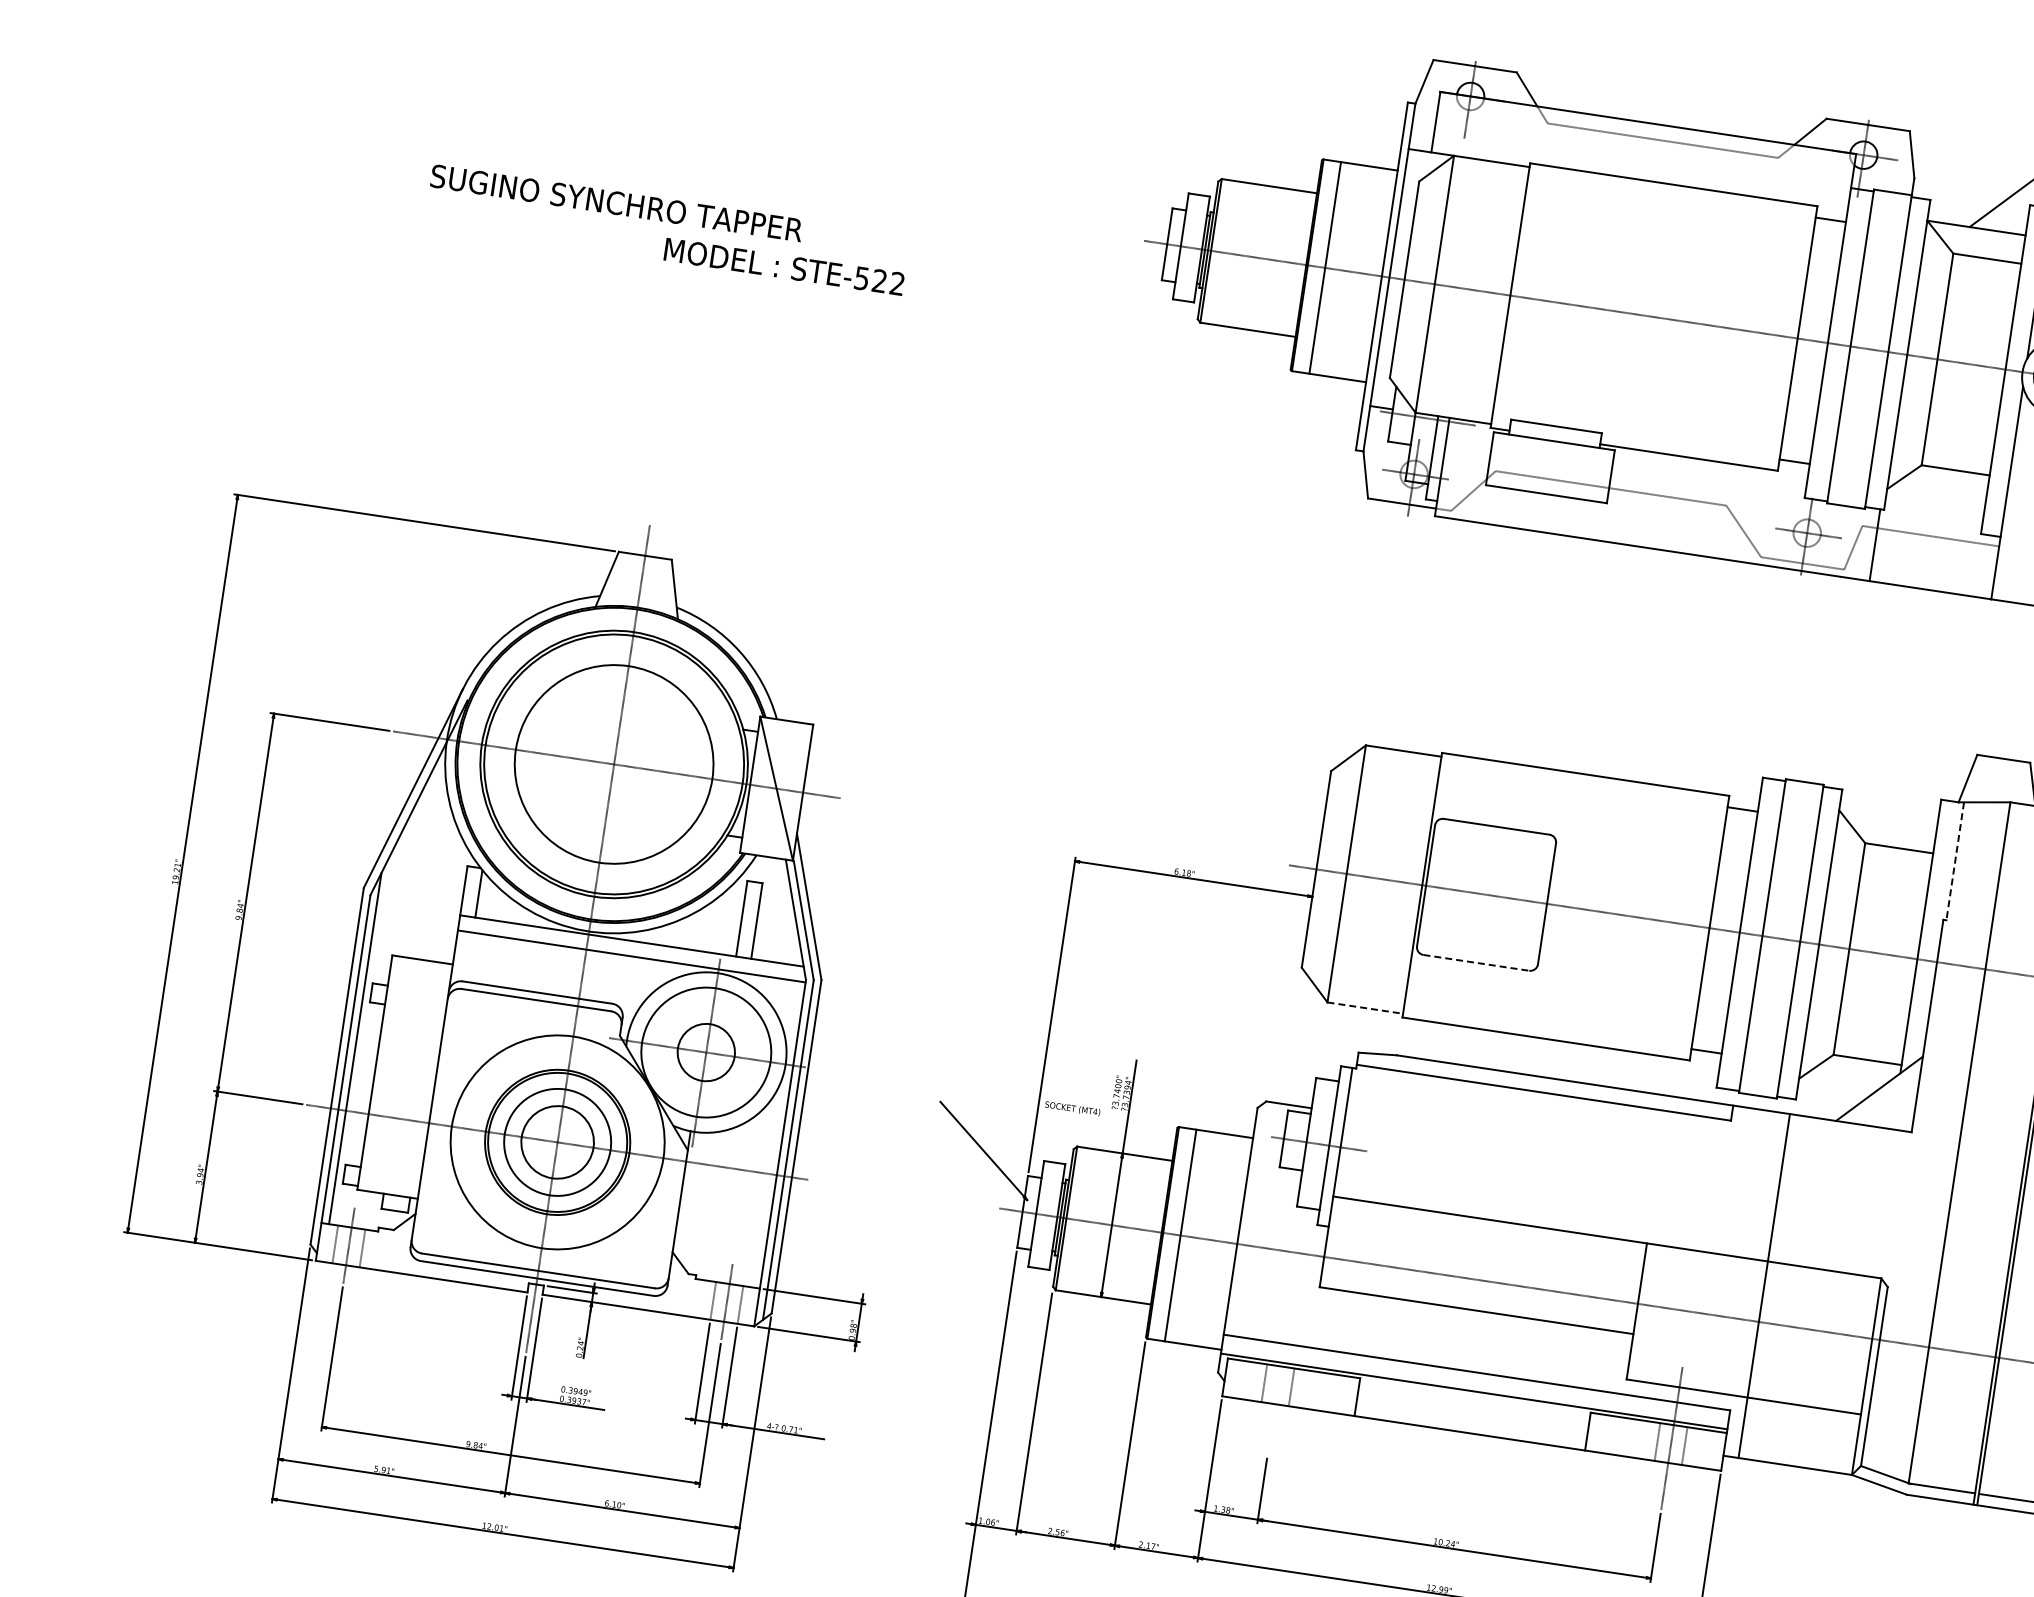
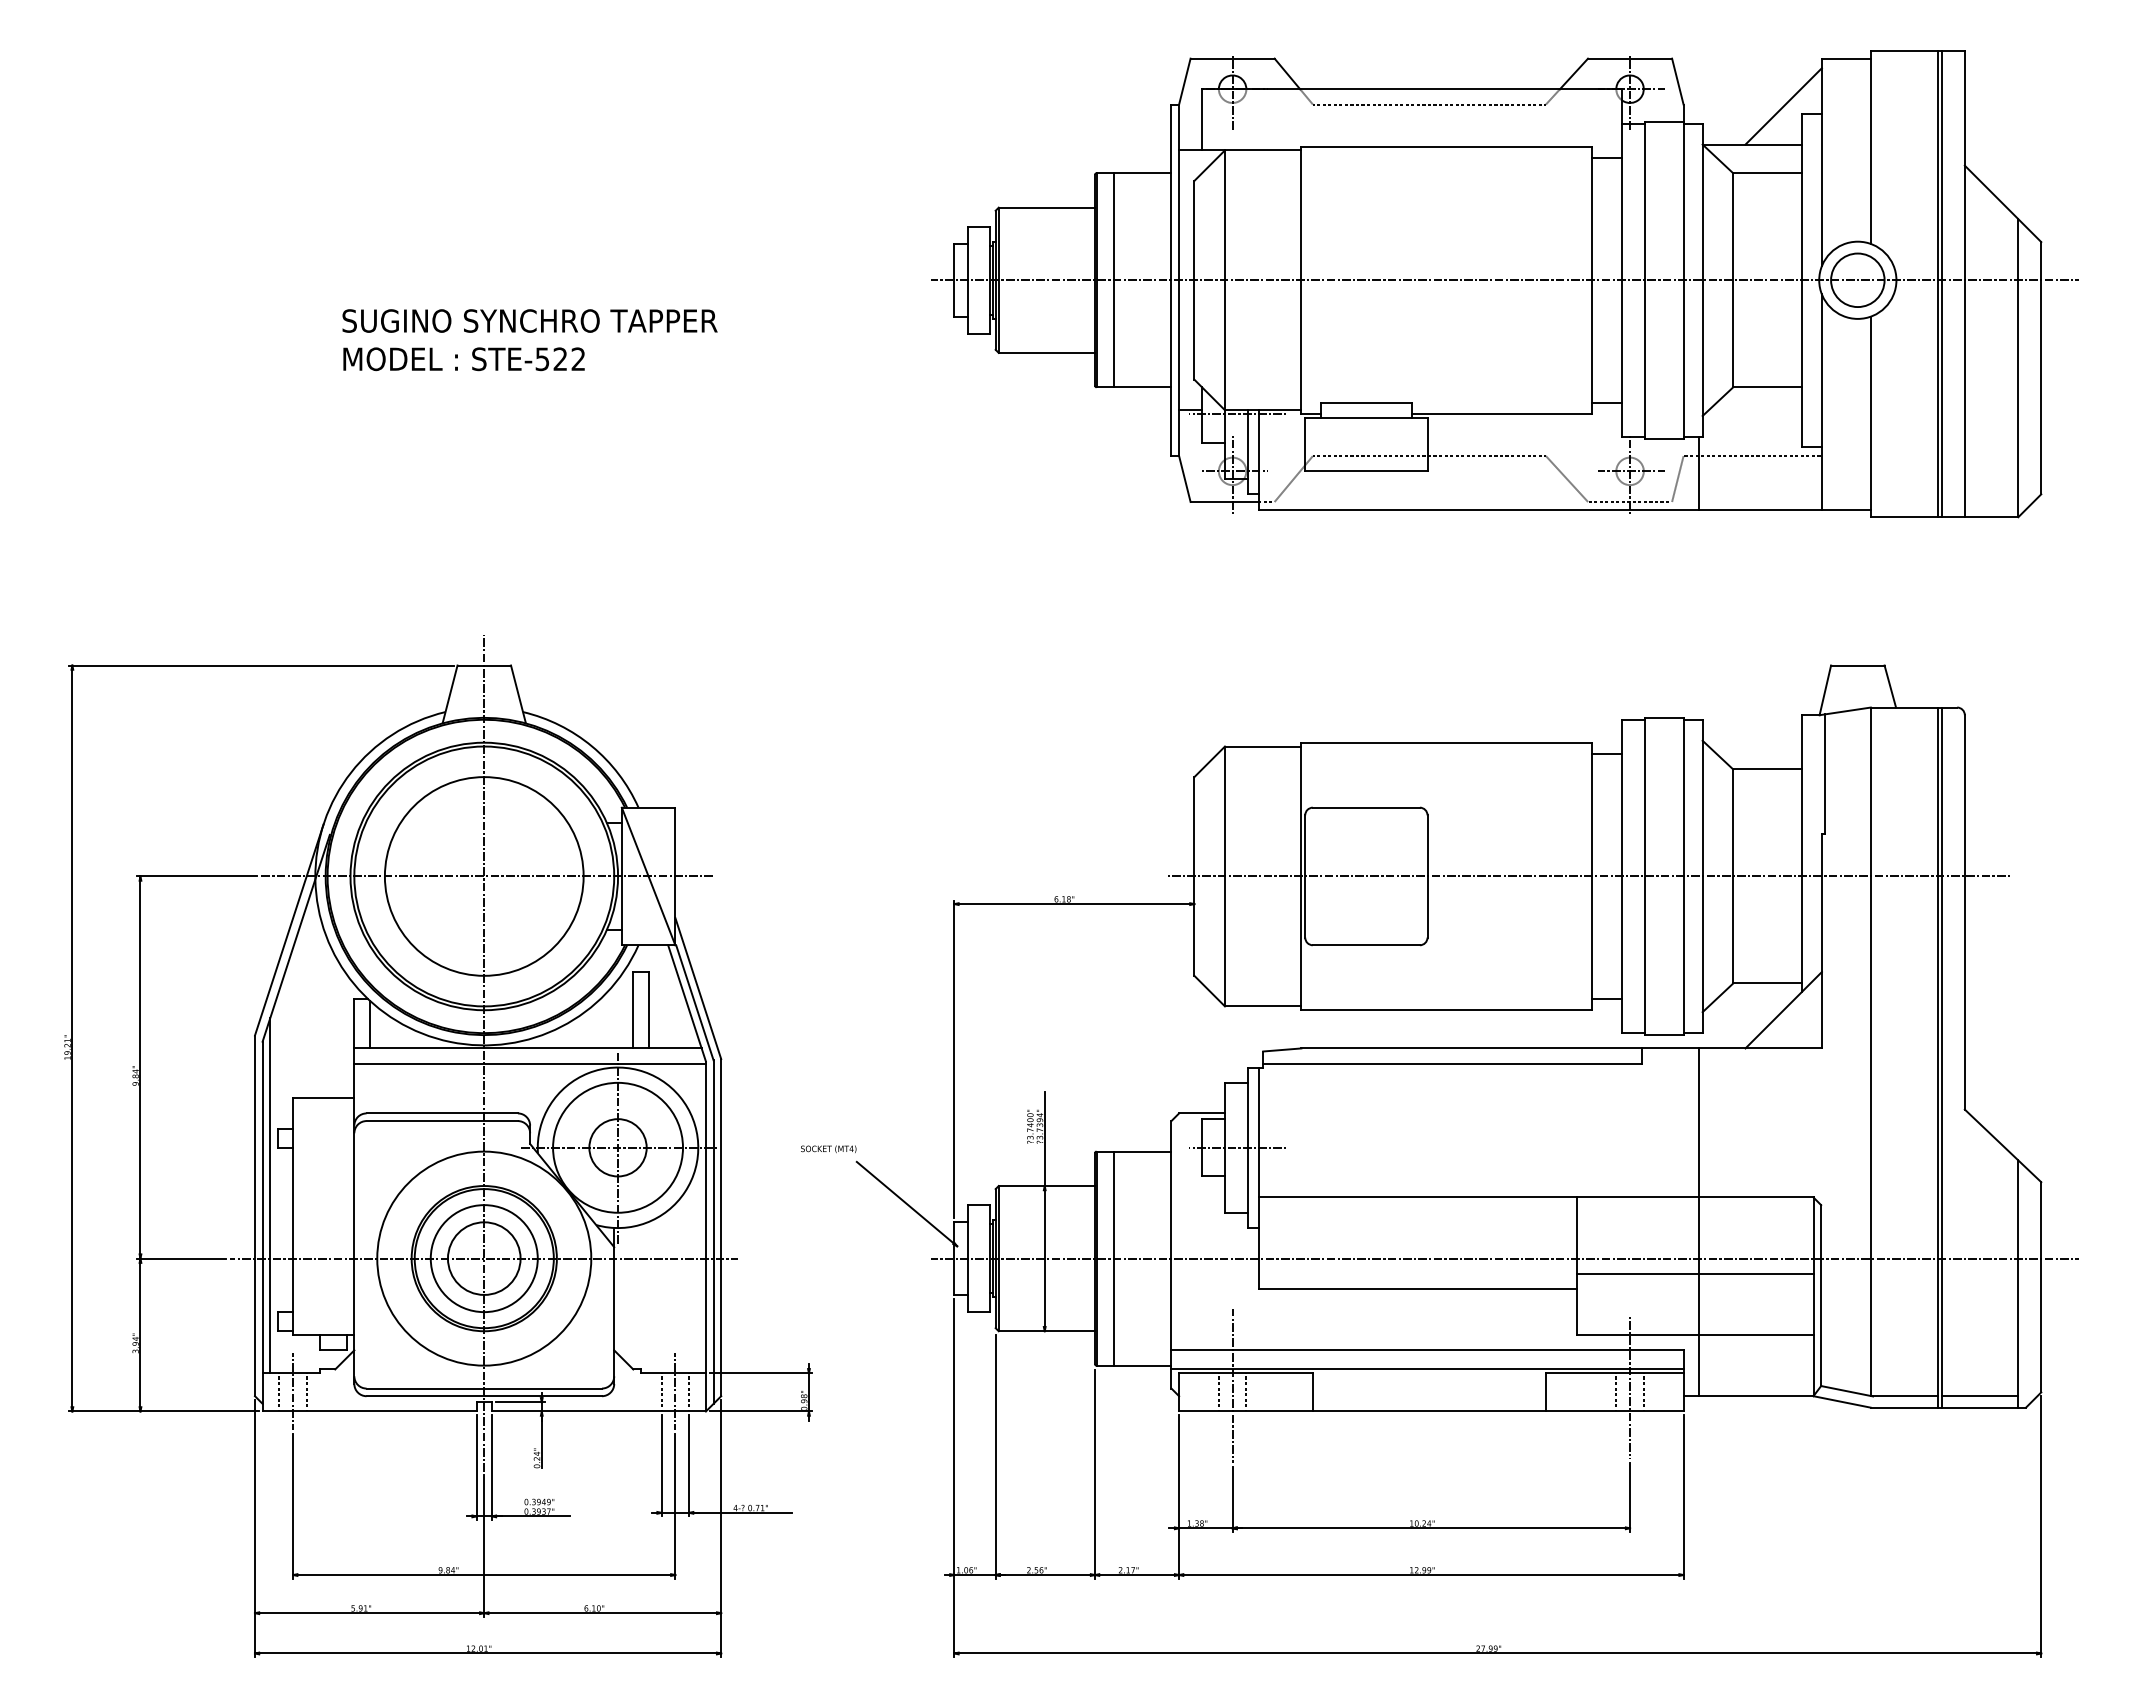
text: (616, 202) -> (529, 320), moved
text: (783, 267) -> (463, 359), moved
line: (1954, 861) -> (1824, 774), dashed -> solid
line: (1476, 963) -> (1366, 945), dashed -> solid
line: (1365, 1008) -> (1263, 1006), dashed -> solid
text: (1072, 1109) -> (828, 1149), moved
line: (1752, 1336) -> (1694, 1273), added
line: (1278, 1378) -> (1232, 1385), added

